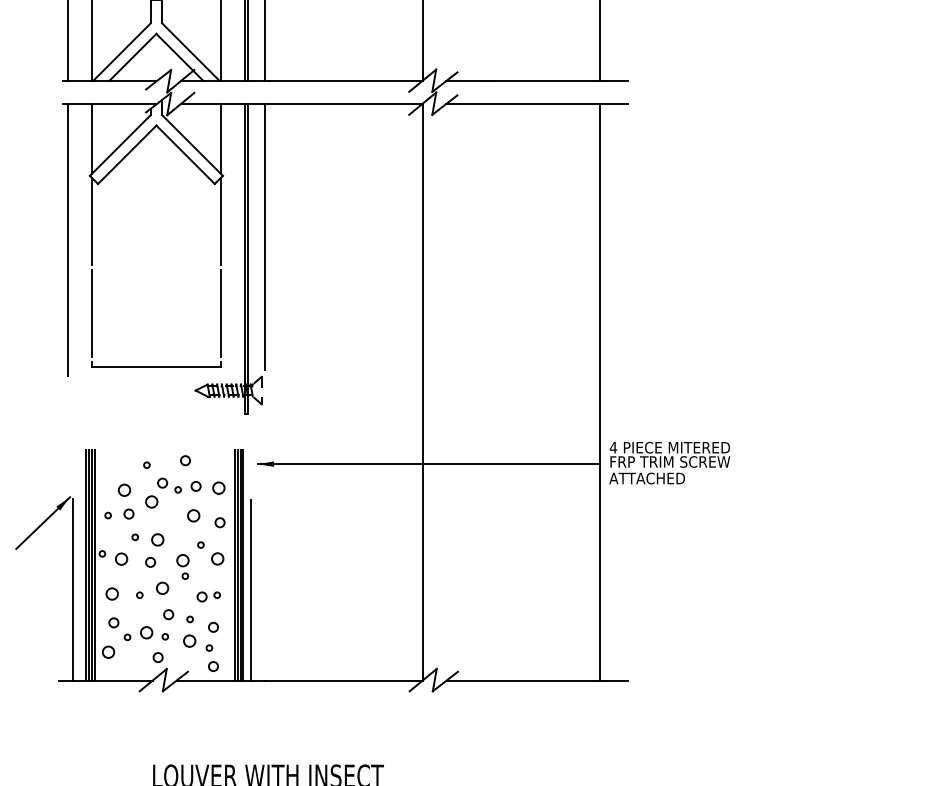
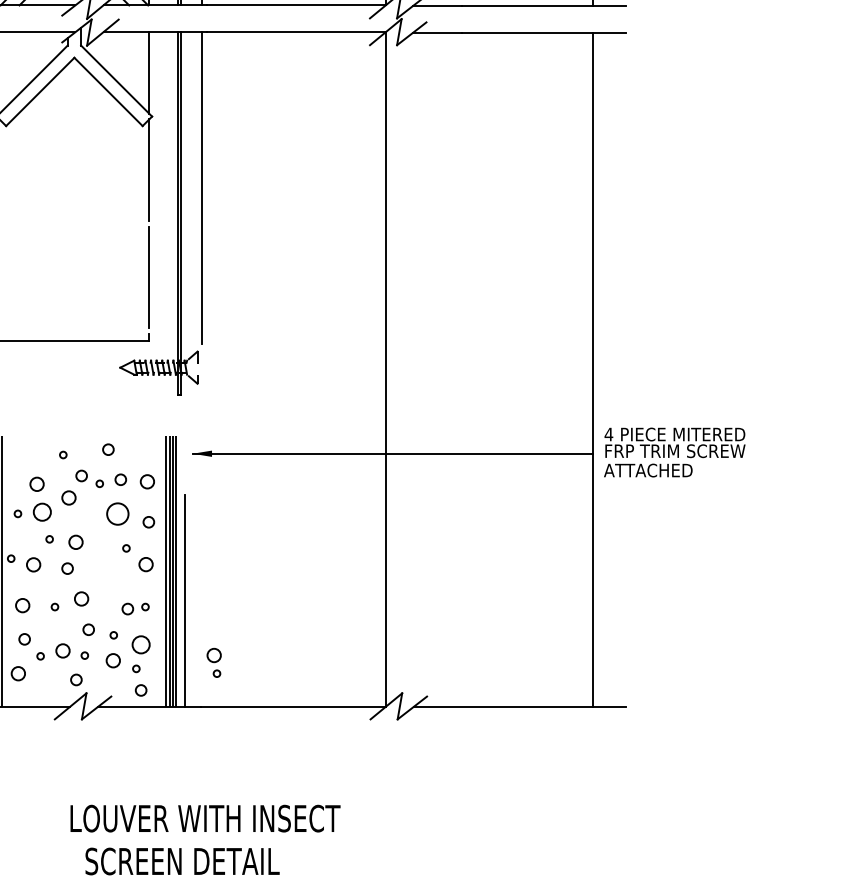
circle: (128, 513) -> (41, 511), size x1.6
circle: (193, 515) -> (117, 513), size x1.6
part: (182, 566) -> (213, 662), moved
circle: (213, 626) -> (141, 643), size x1.6

